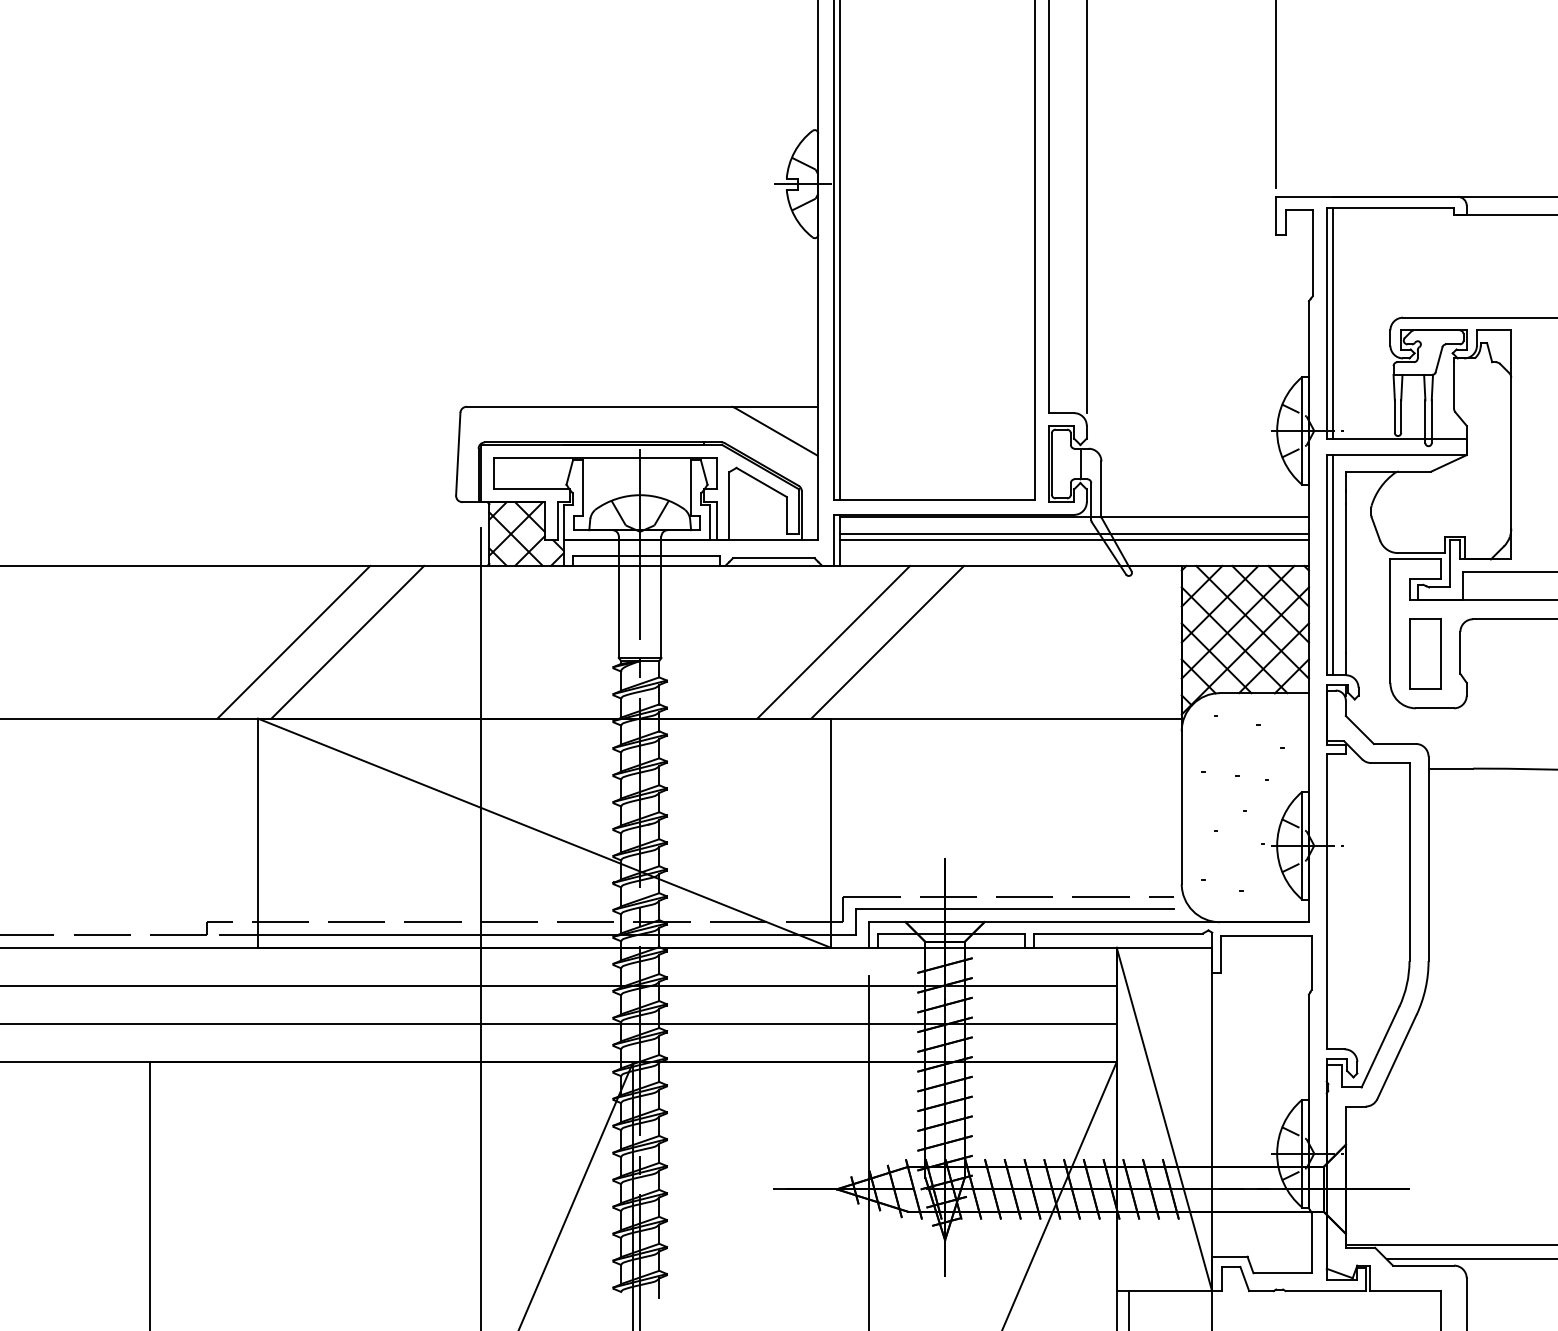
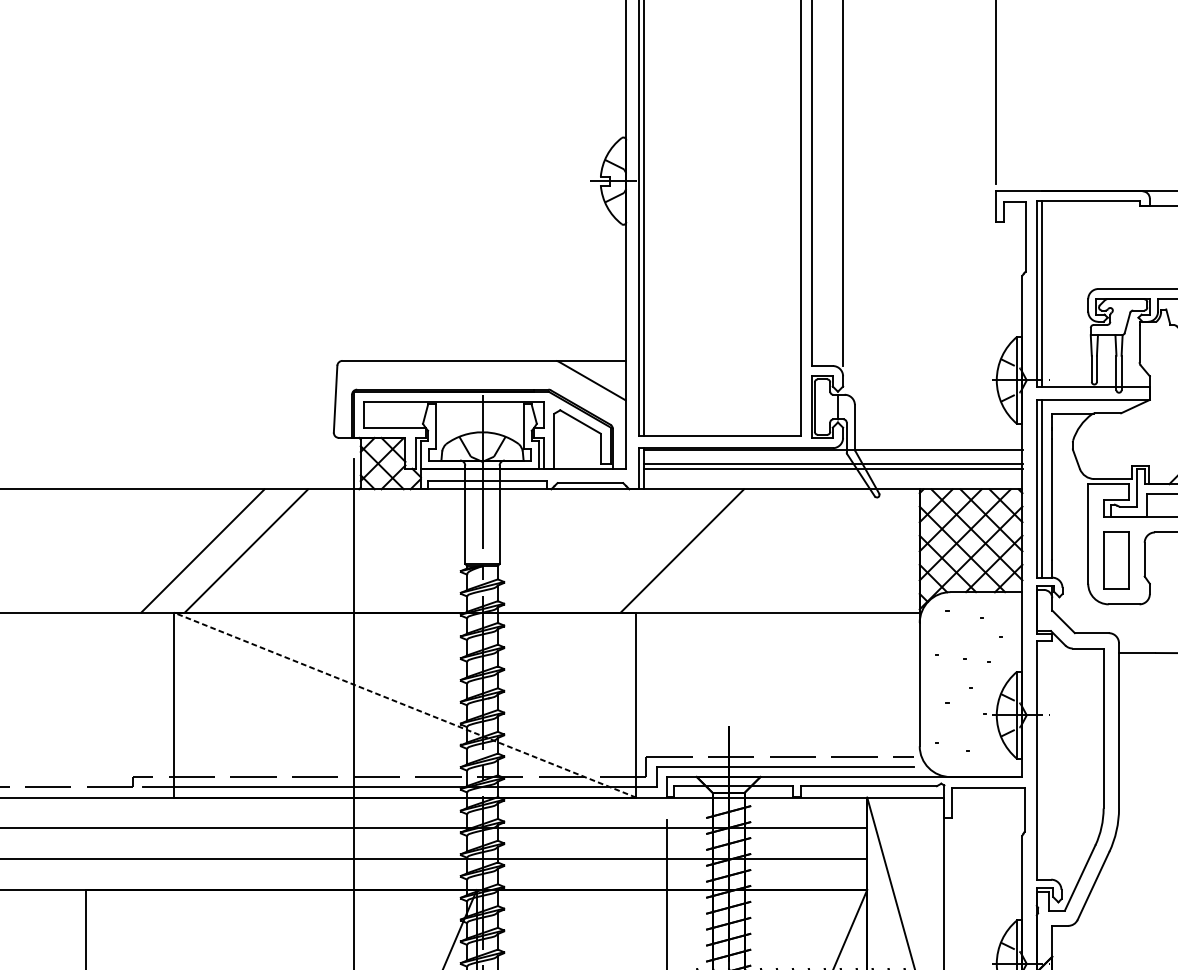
line: (833, 641) -> (638, 550), removed
line: (543, 832) -> (404, 704), solid -> dashed

